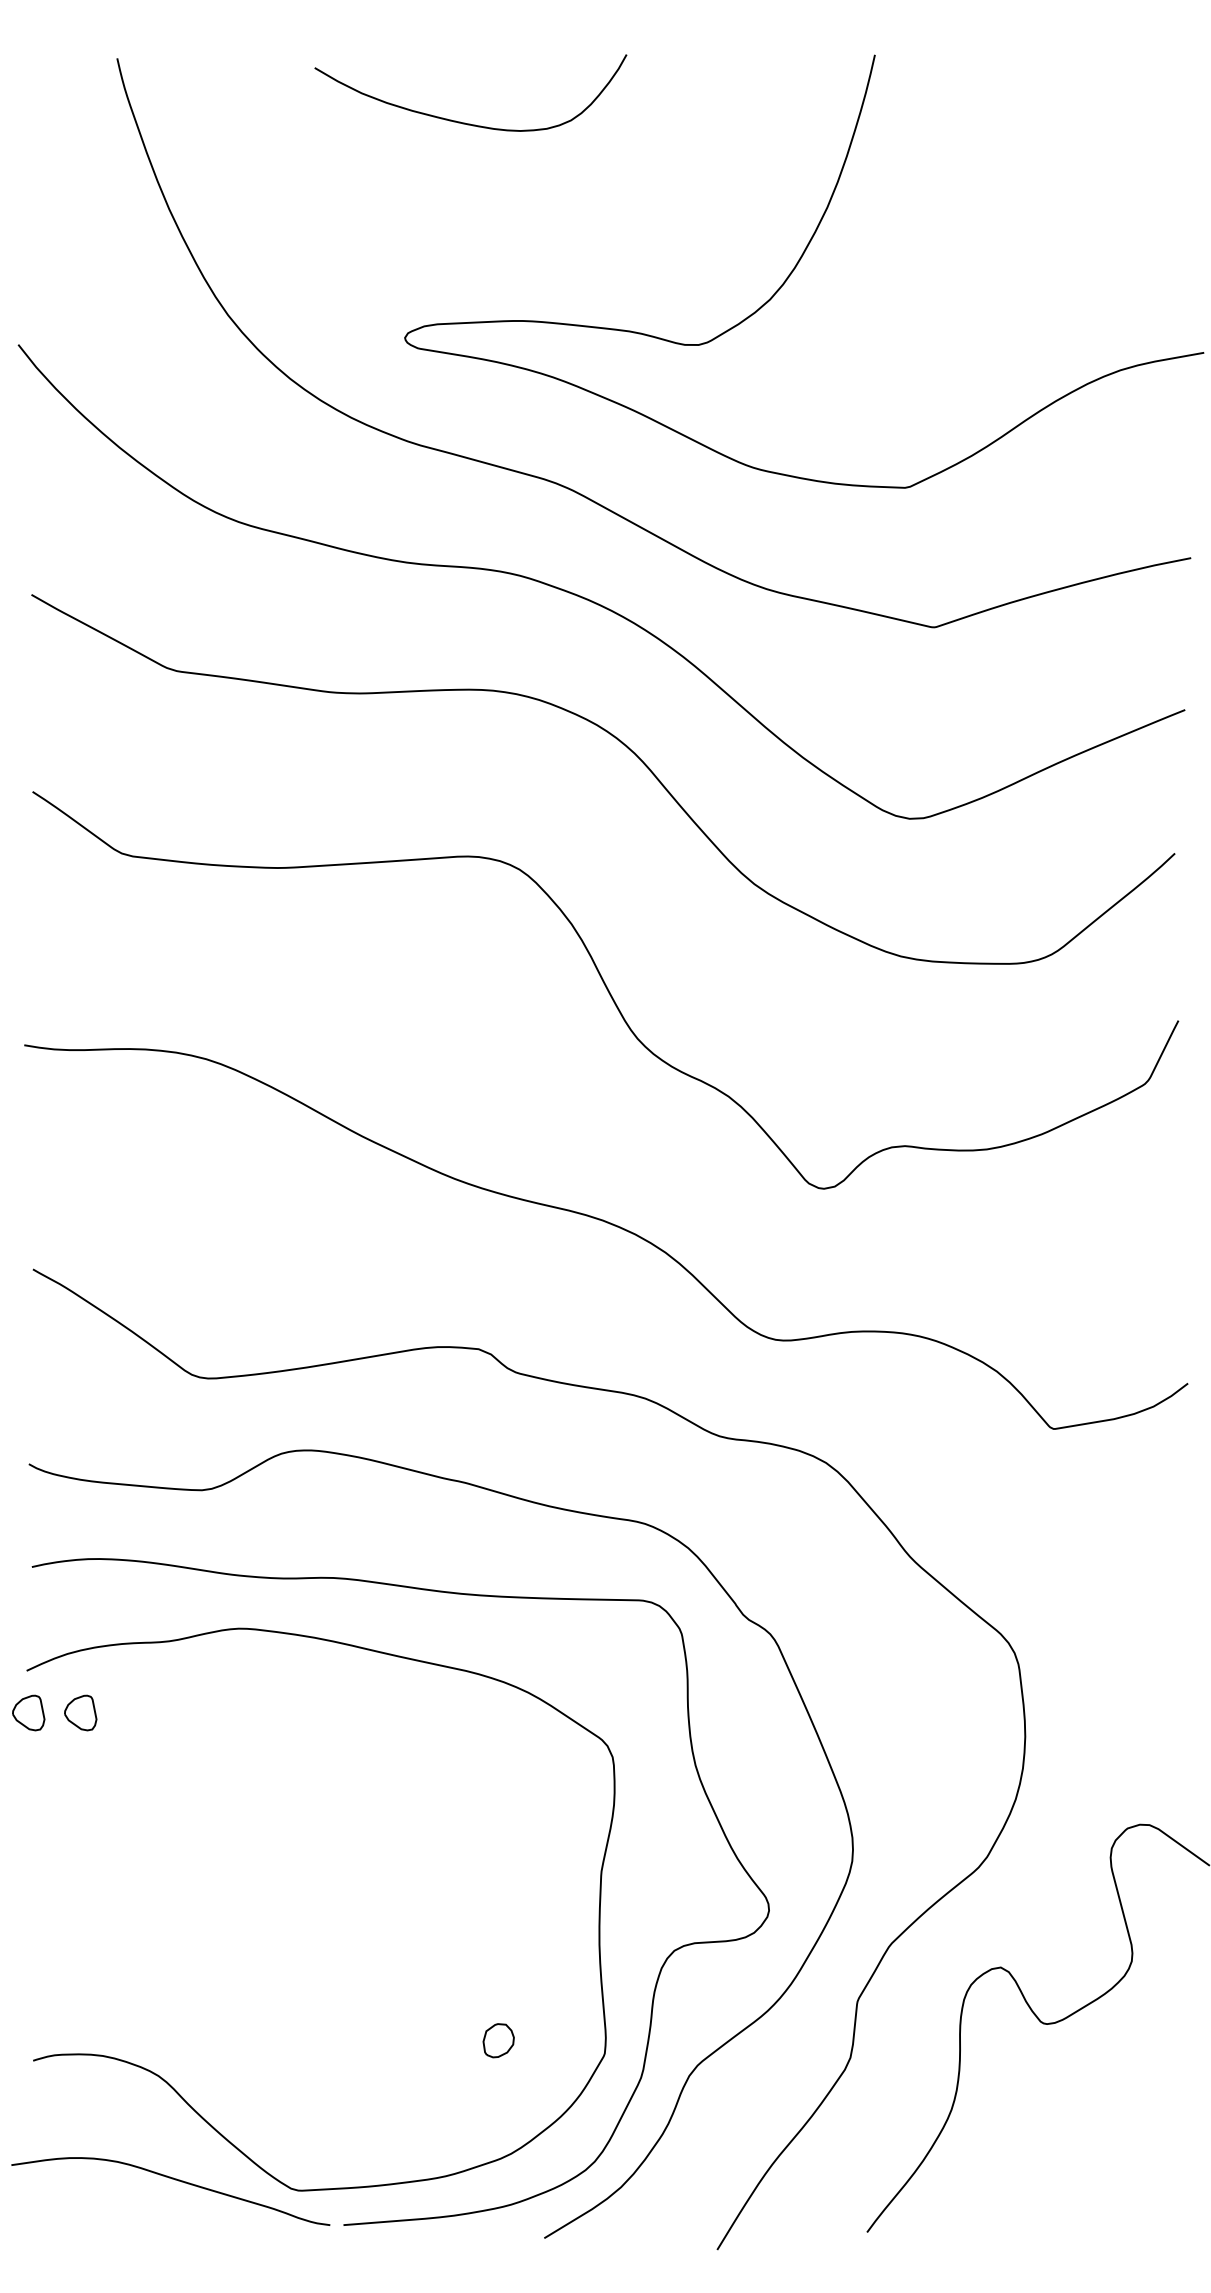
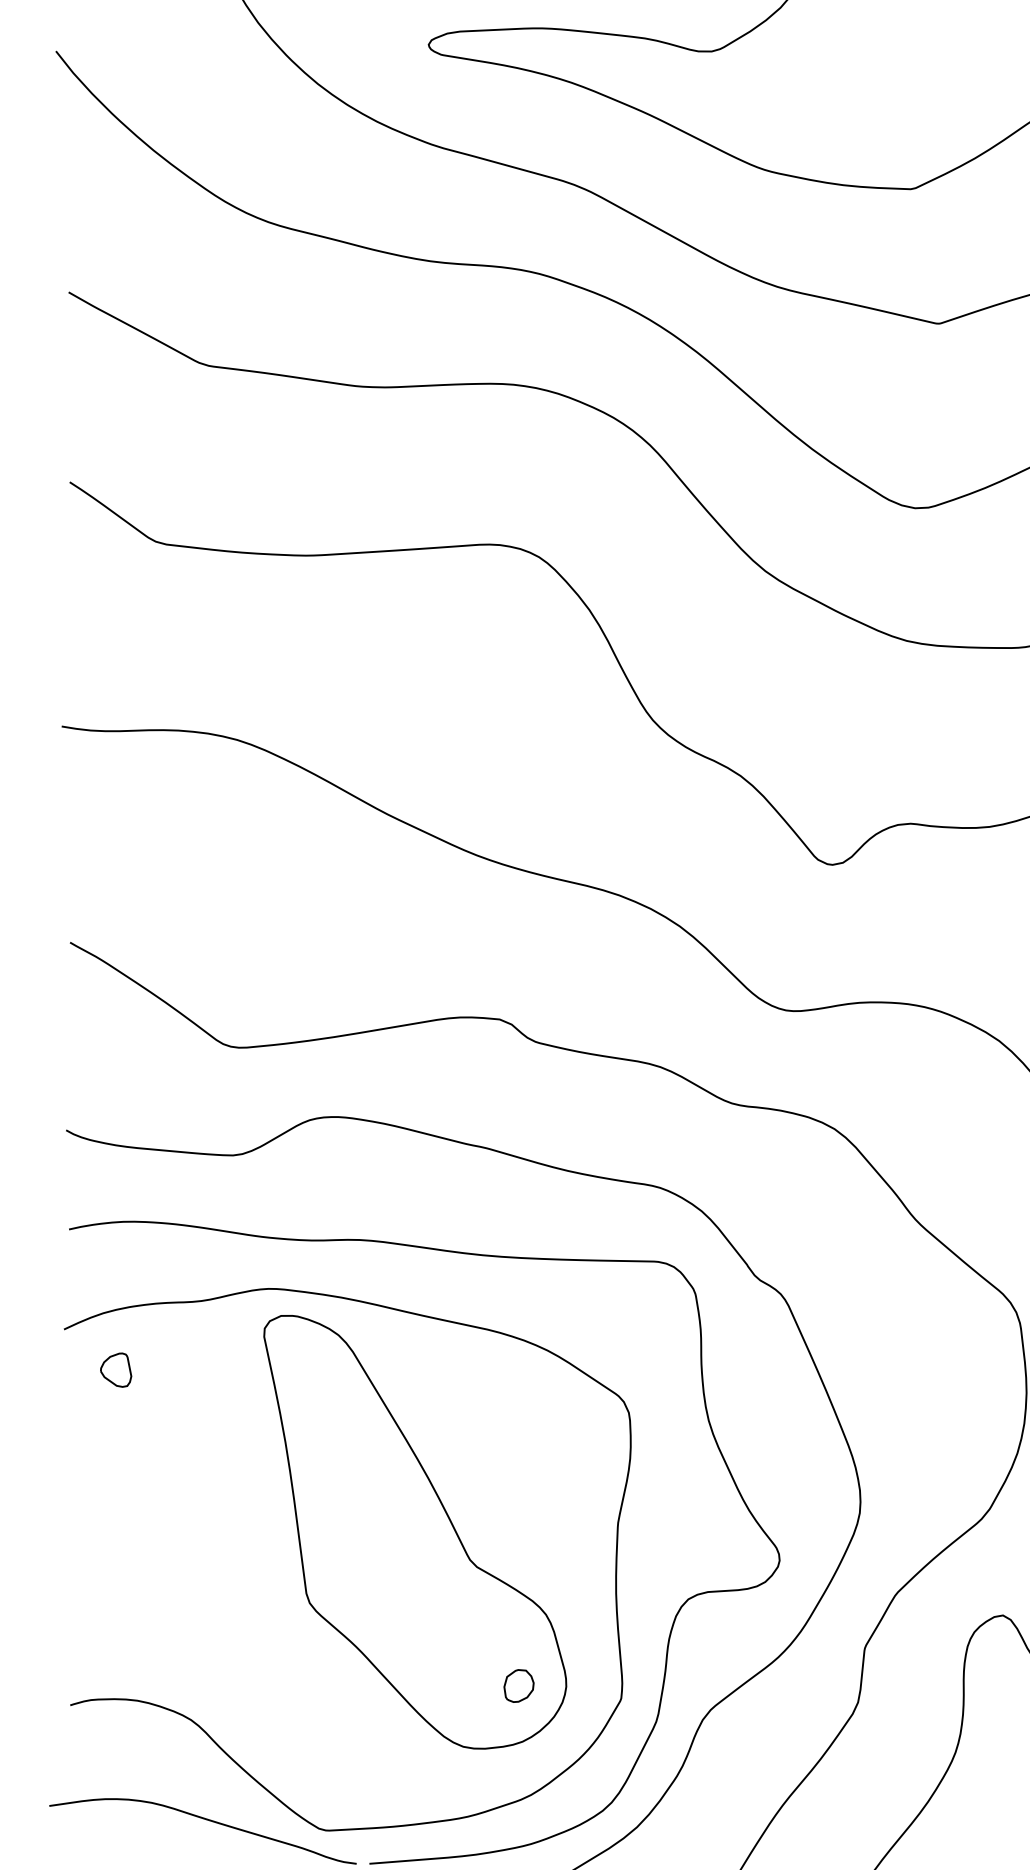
part: (28, 1712) -> (65, 1369), removed
part: (390, 1880) -> (414, 1531), added

